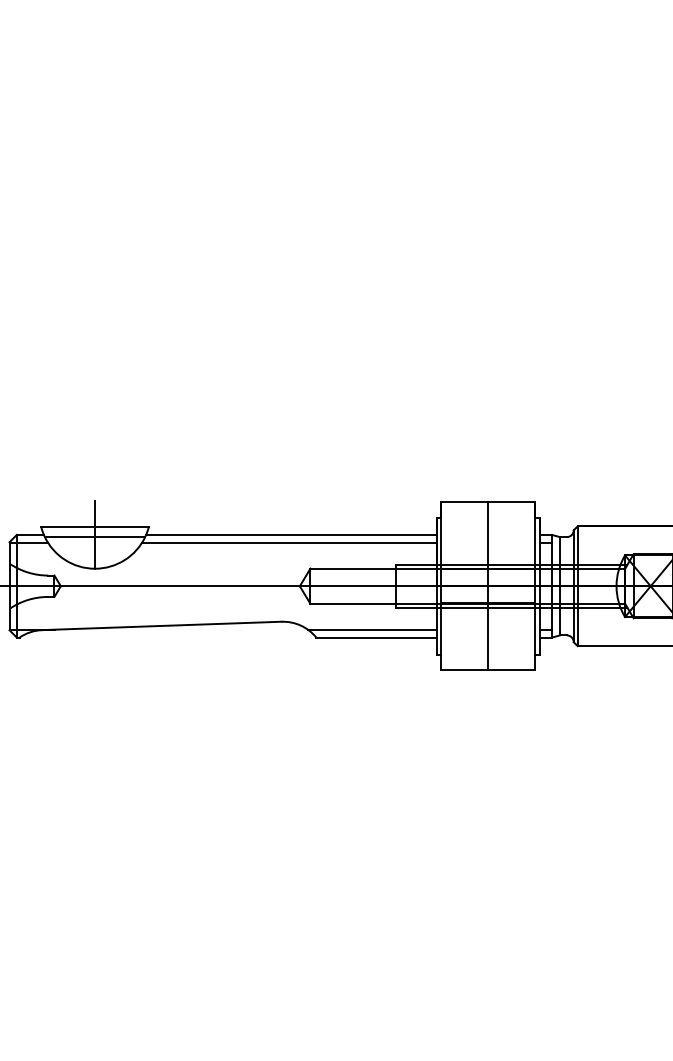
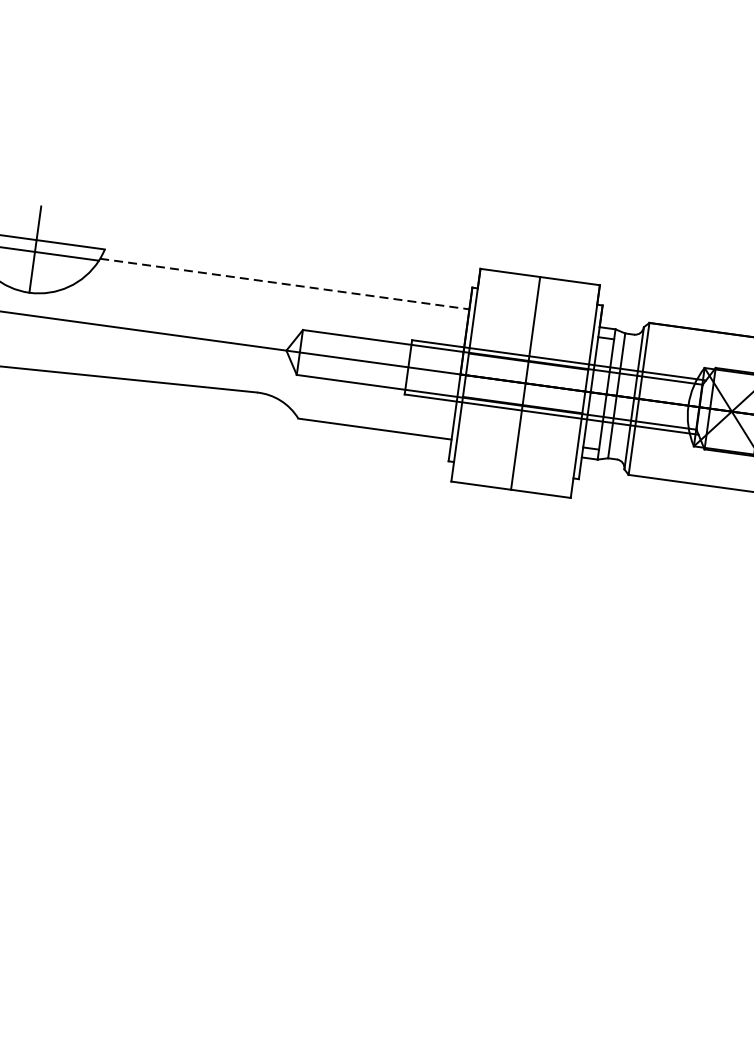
line: (292, 534) -> (286, 283), solid -> dashed
line: (289, 542) -> (280, 293), removed
line: (372, 629) -> (371, 418), removed

